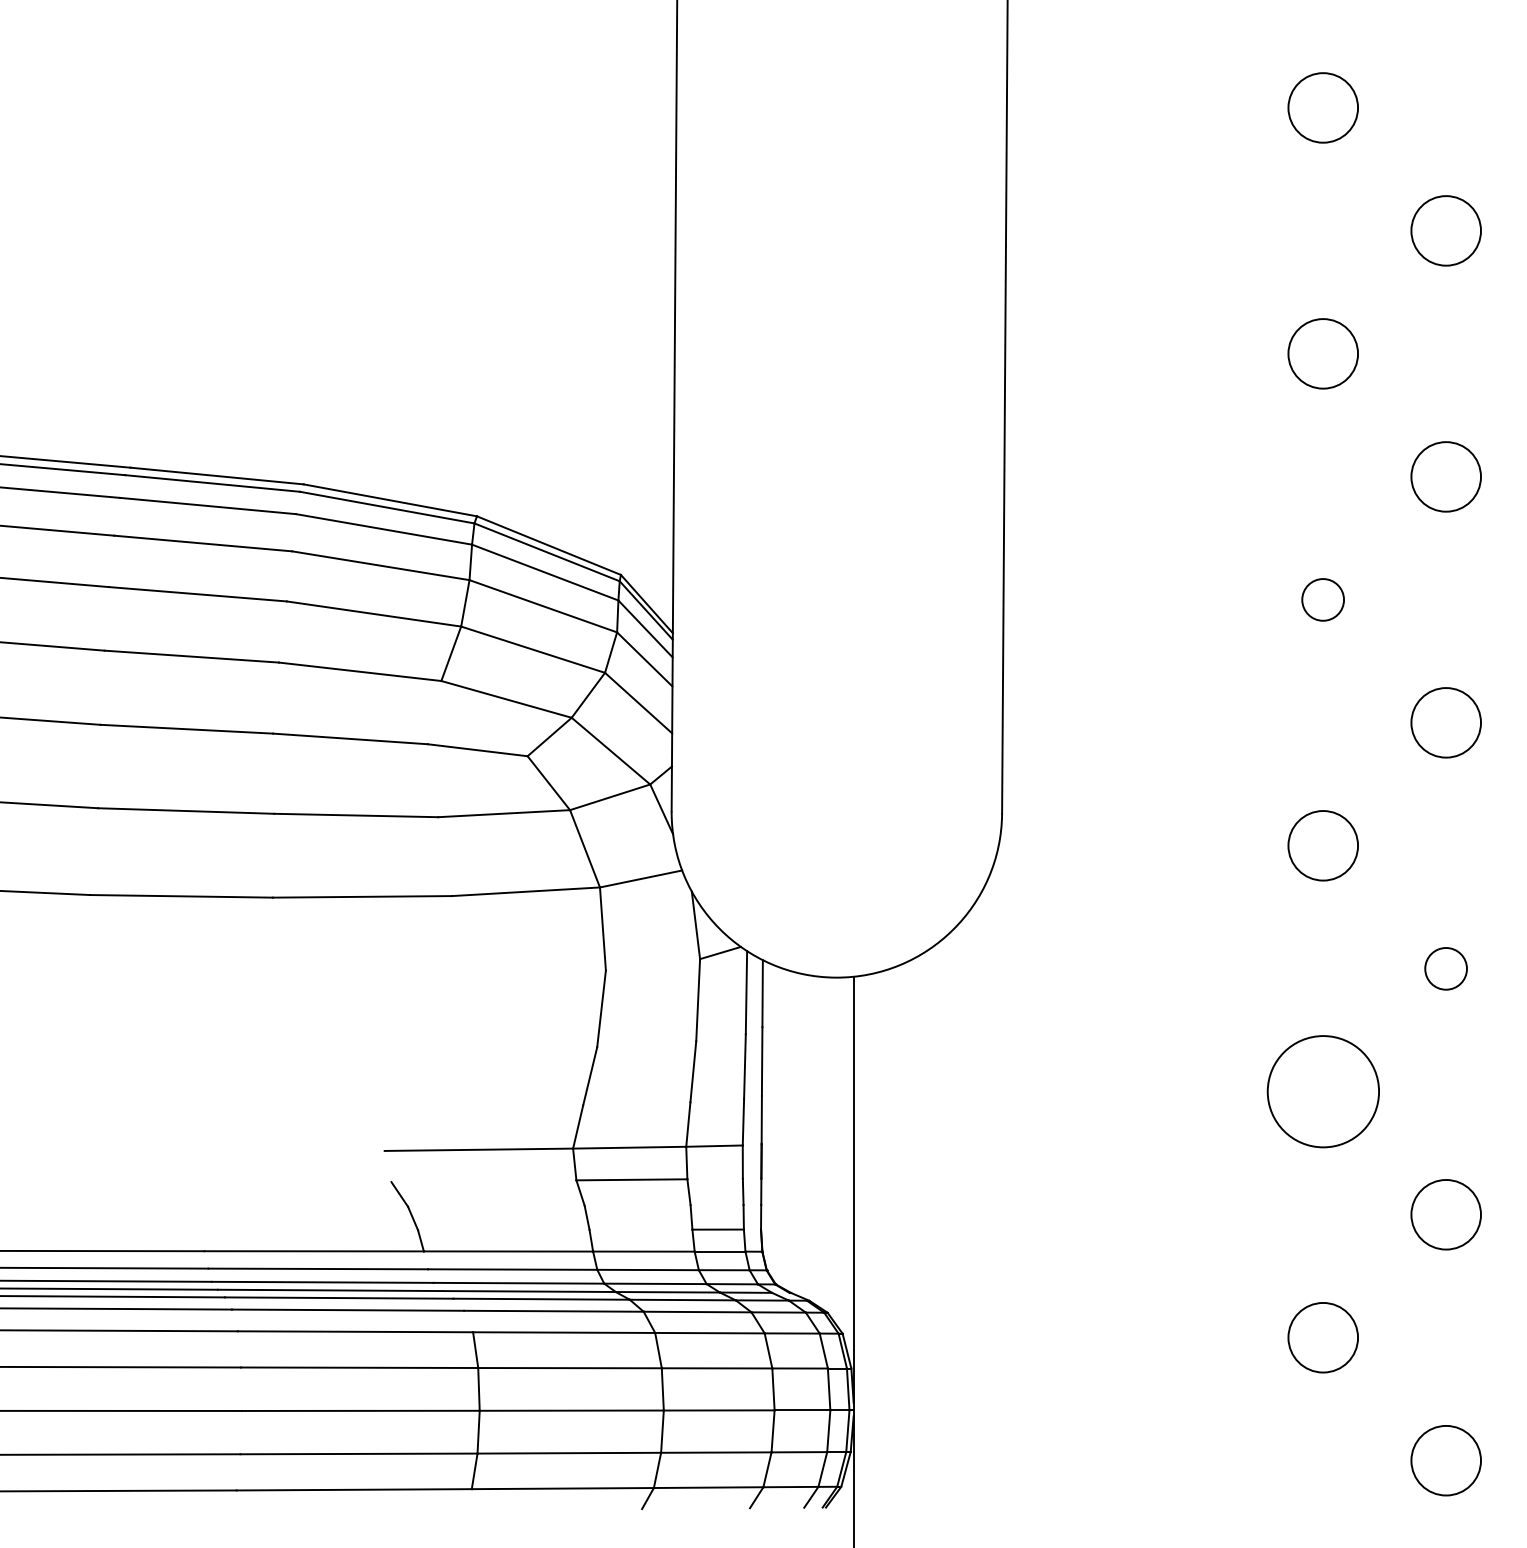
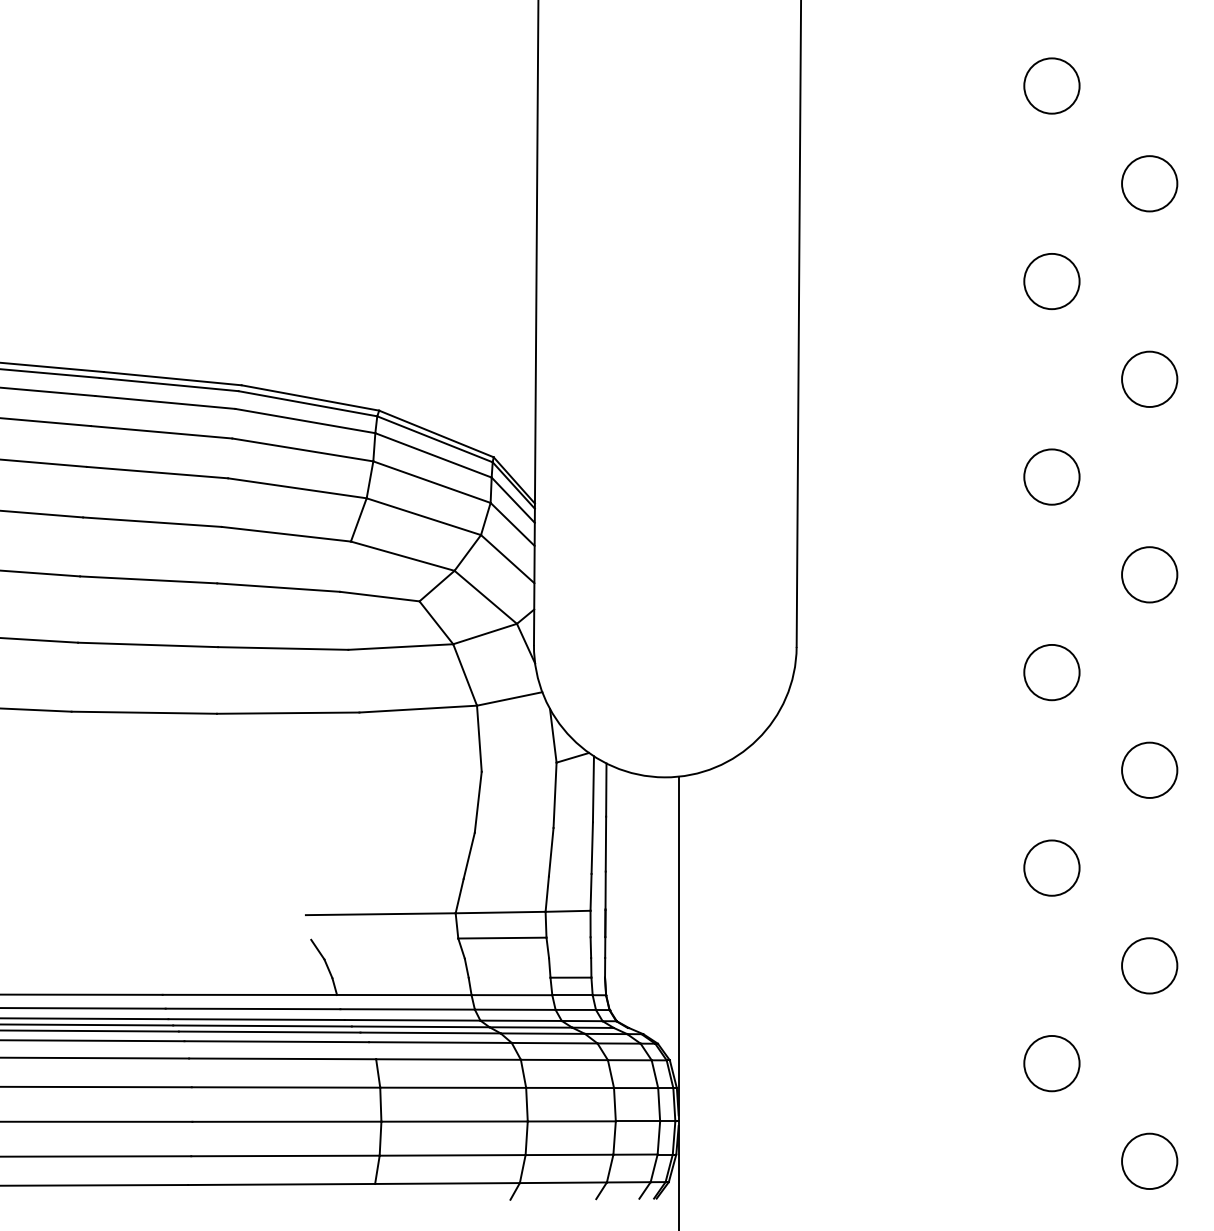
circle: (1322, 599) -> (1051, 476), size x1.67
circle: (1445, 968) -> (1149, 770), size x1.67
circle: (1322, 1091) -> (1051, 867), size x0.62

